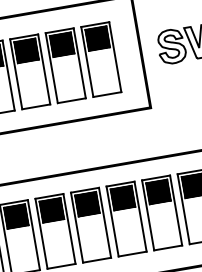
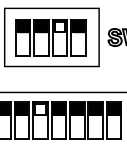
hatch: (61, 43) -> (59, 26), removed
hatch: (50, 210) -> (39, 109), removed

